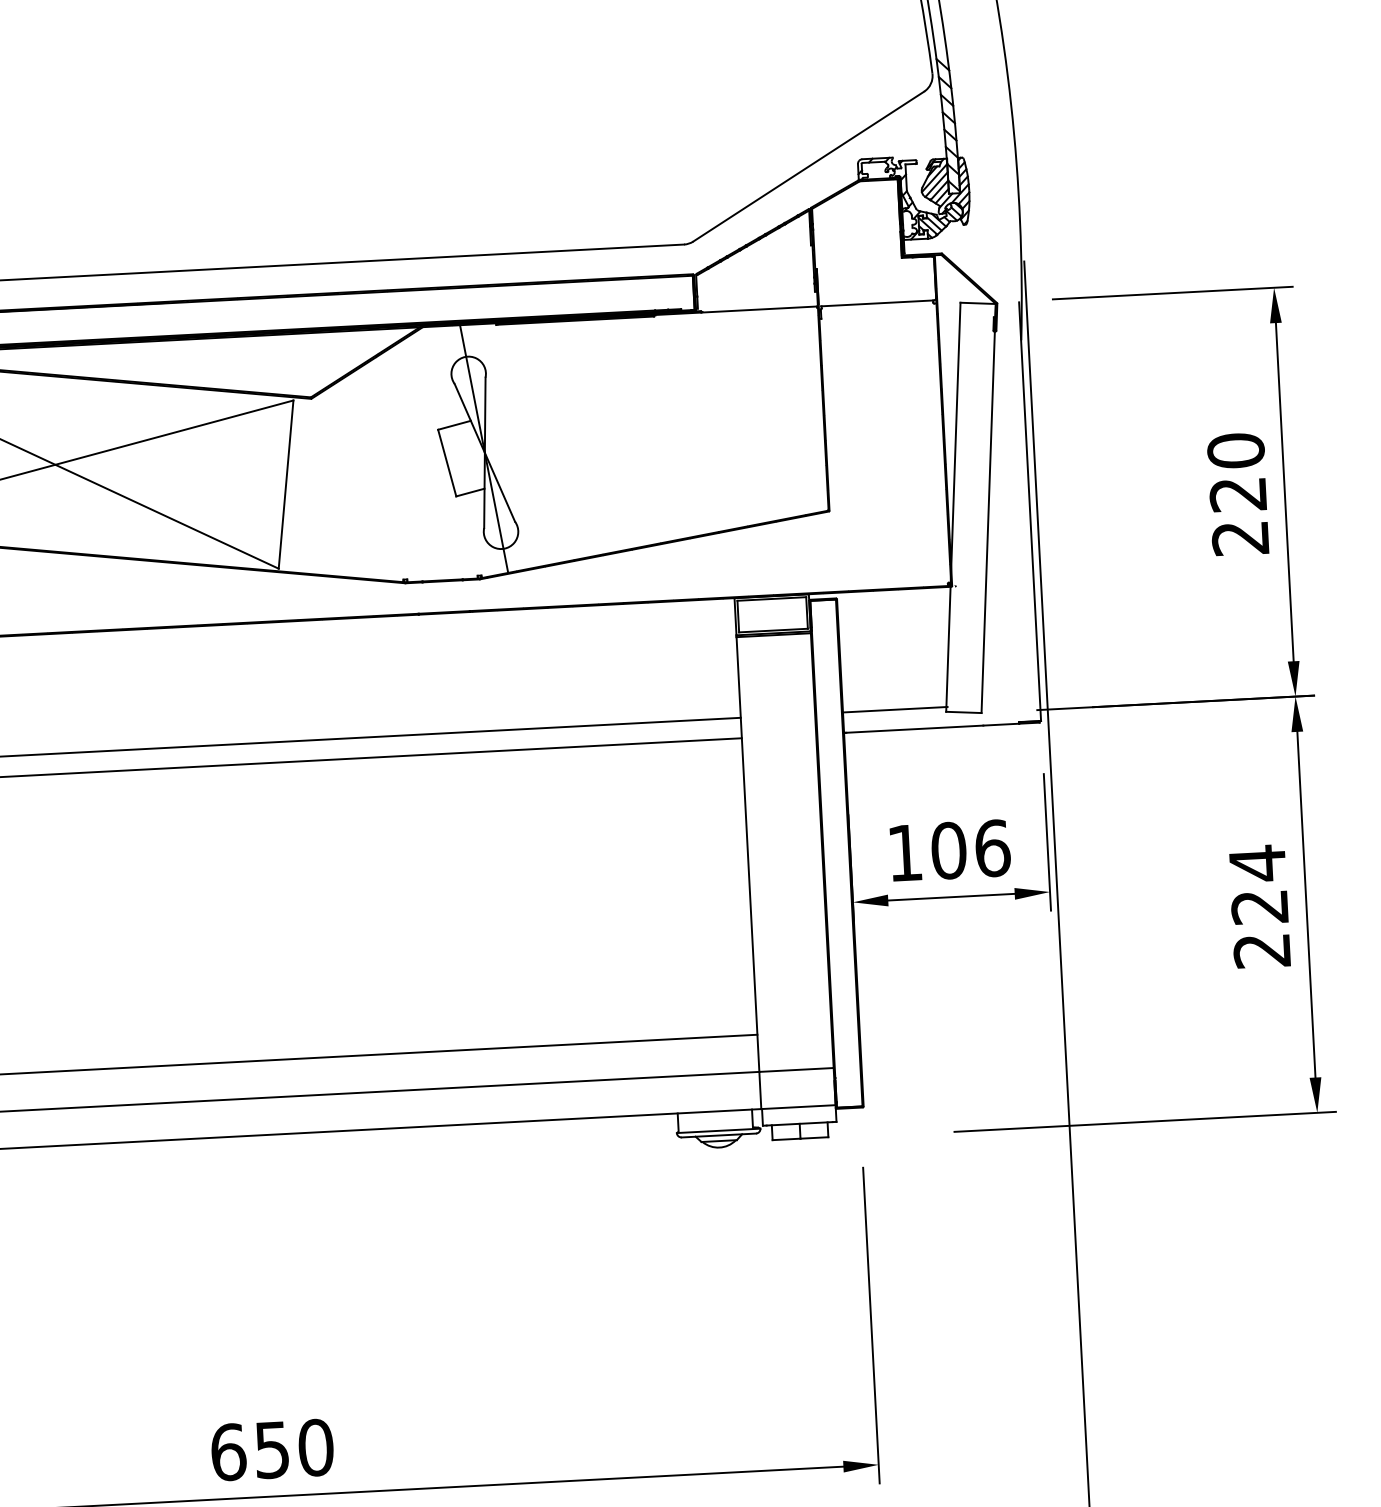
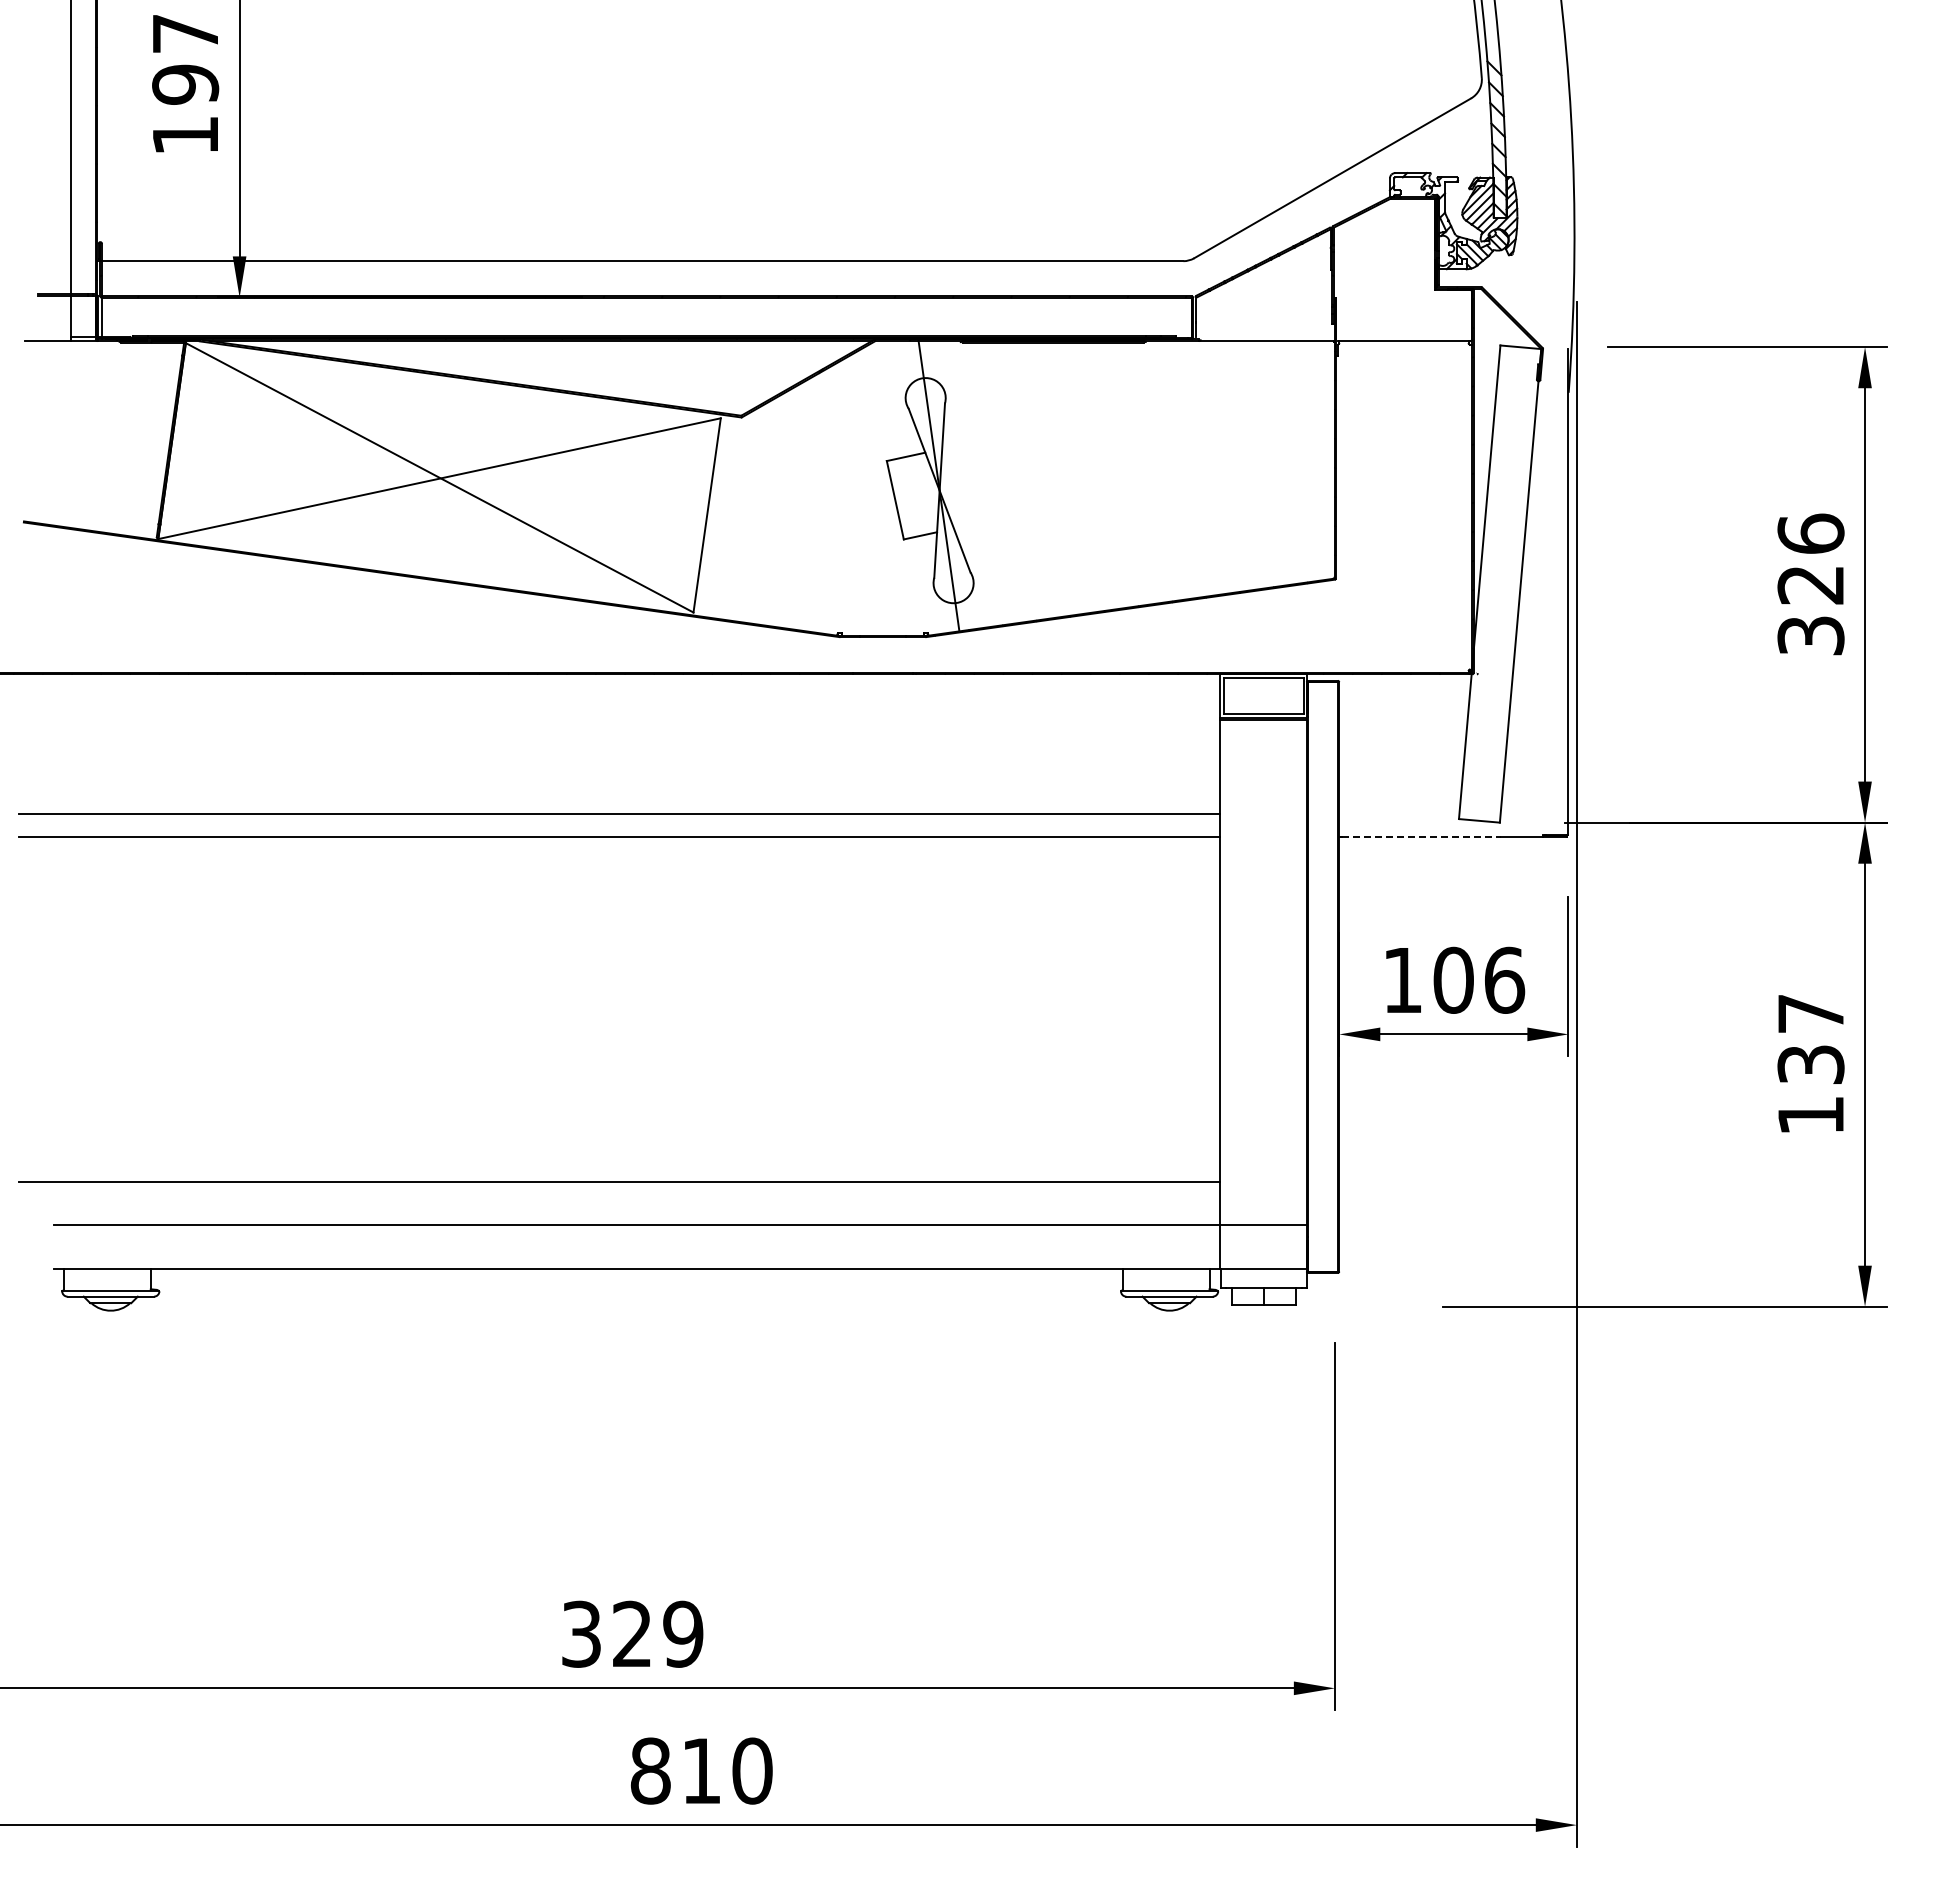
text: (1237, 494) -> (1810, 584), 220 -> 326
line: (894, 709) -> (1399, 813), removed
line: (914, 729) -> (1421, 837), solid -> dashed
text: (1259, 906) -> (1810, 1063), 224 -> 137
text: (272, 1449) -> (632, 1633), 650 -> 329

